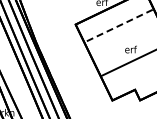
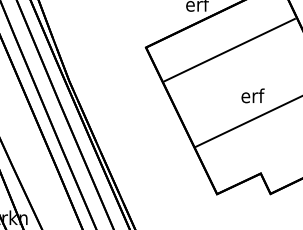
line: (118, 26) -> (228, 51), dashed -> solid

